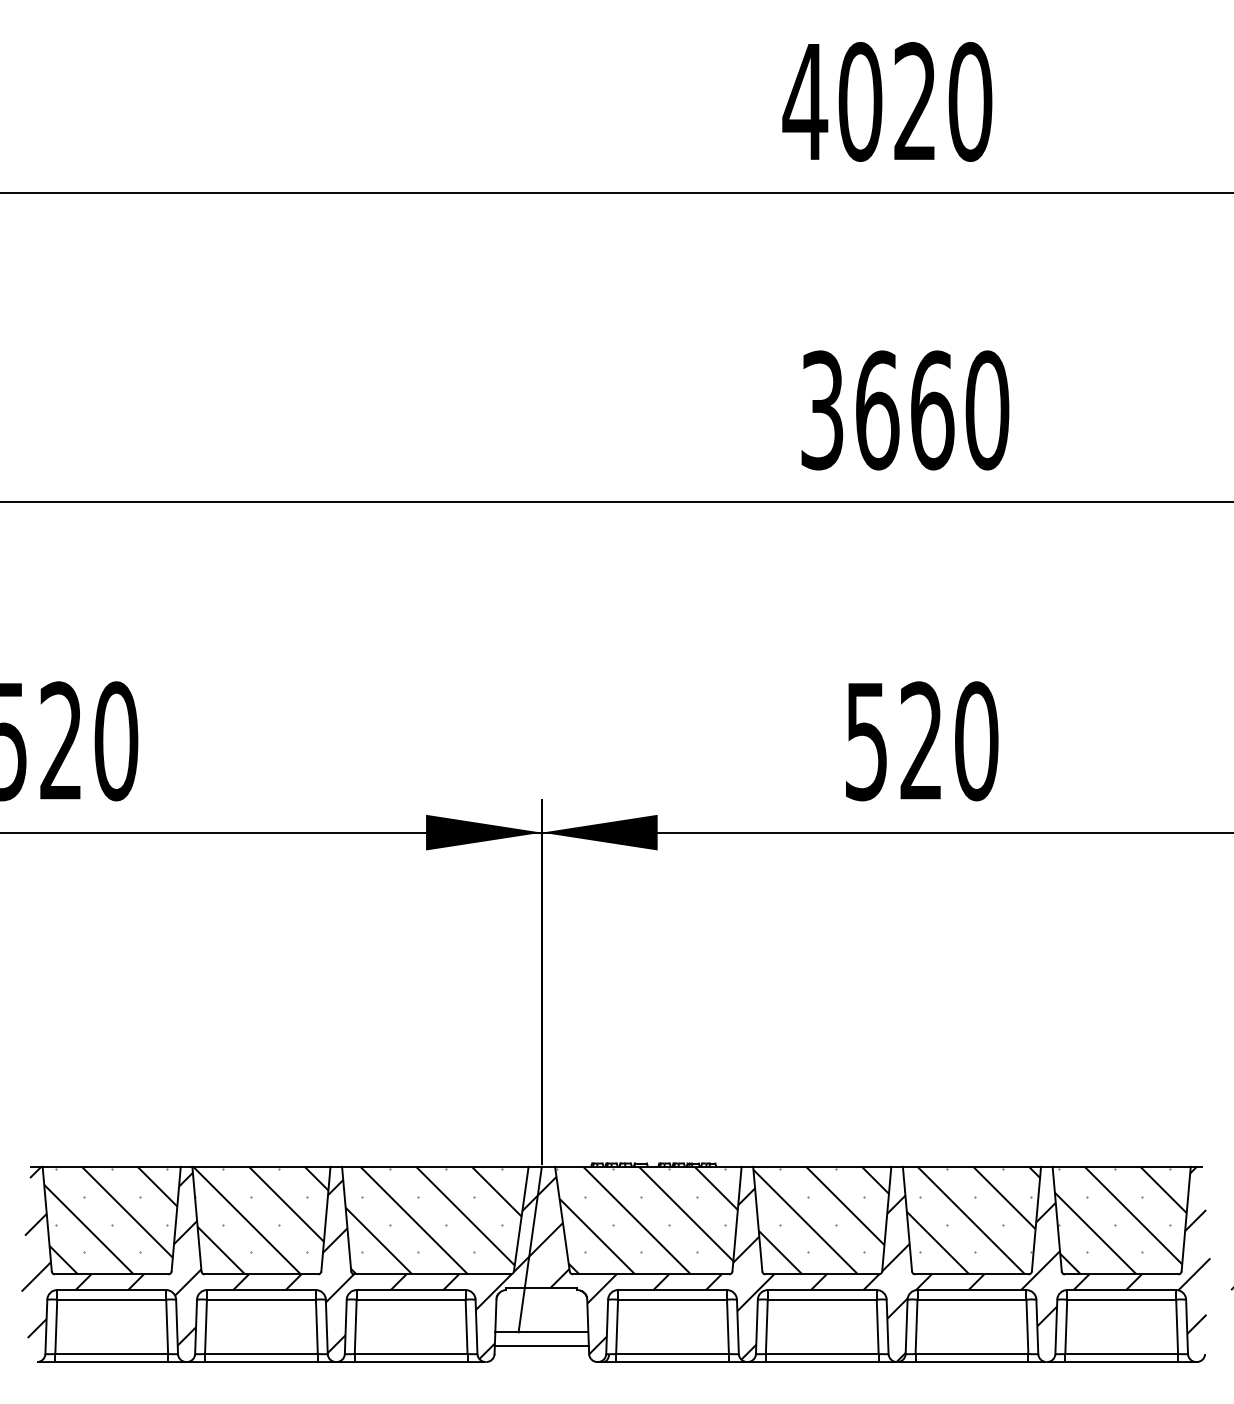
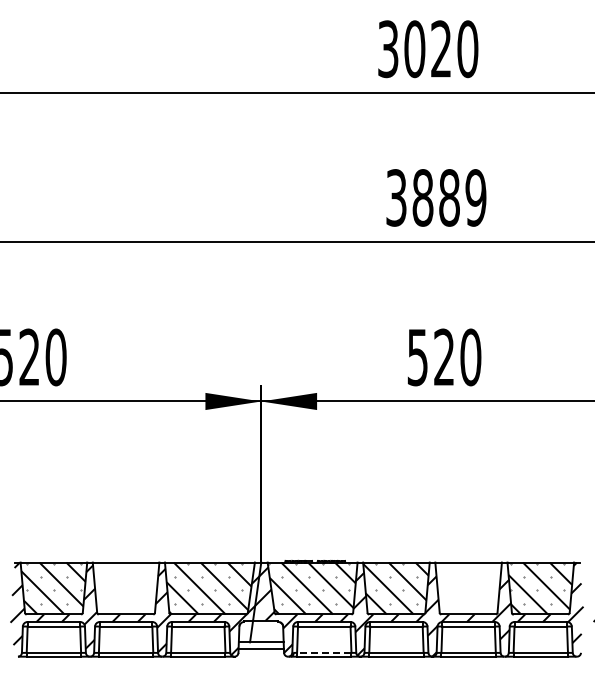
text: (805, 102) -> (388, 49), 4020 -> 3020
text: (932, 409) -> (449, 197), 3660 -> 3889
hatch: (260, 1220) -> (125, 588), removed
hatch: (973, 1220) -> (469, 588), removed
line: (670, 1353) -> (323, 652), solid -> dashed

